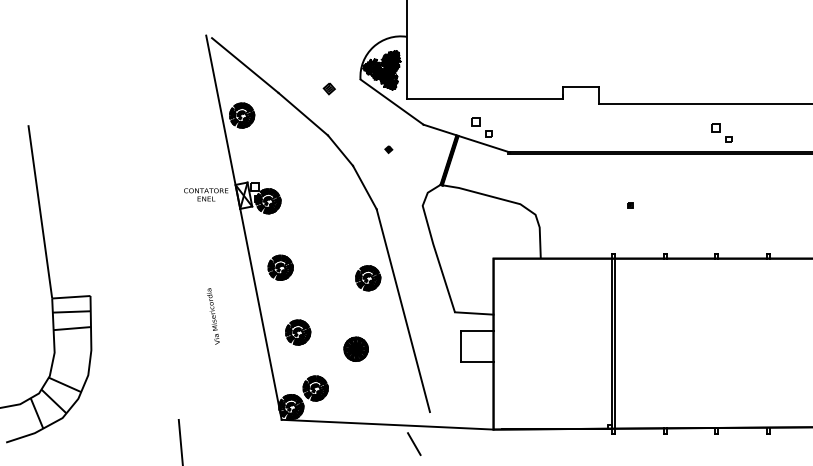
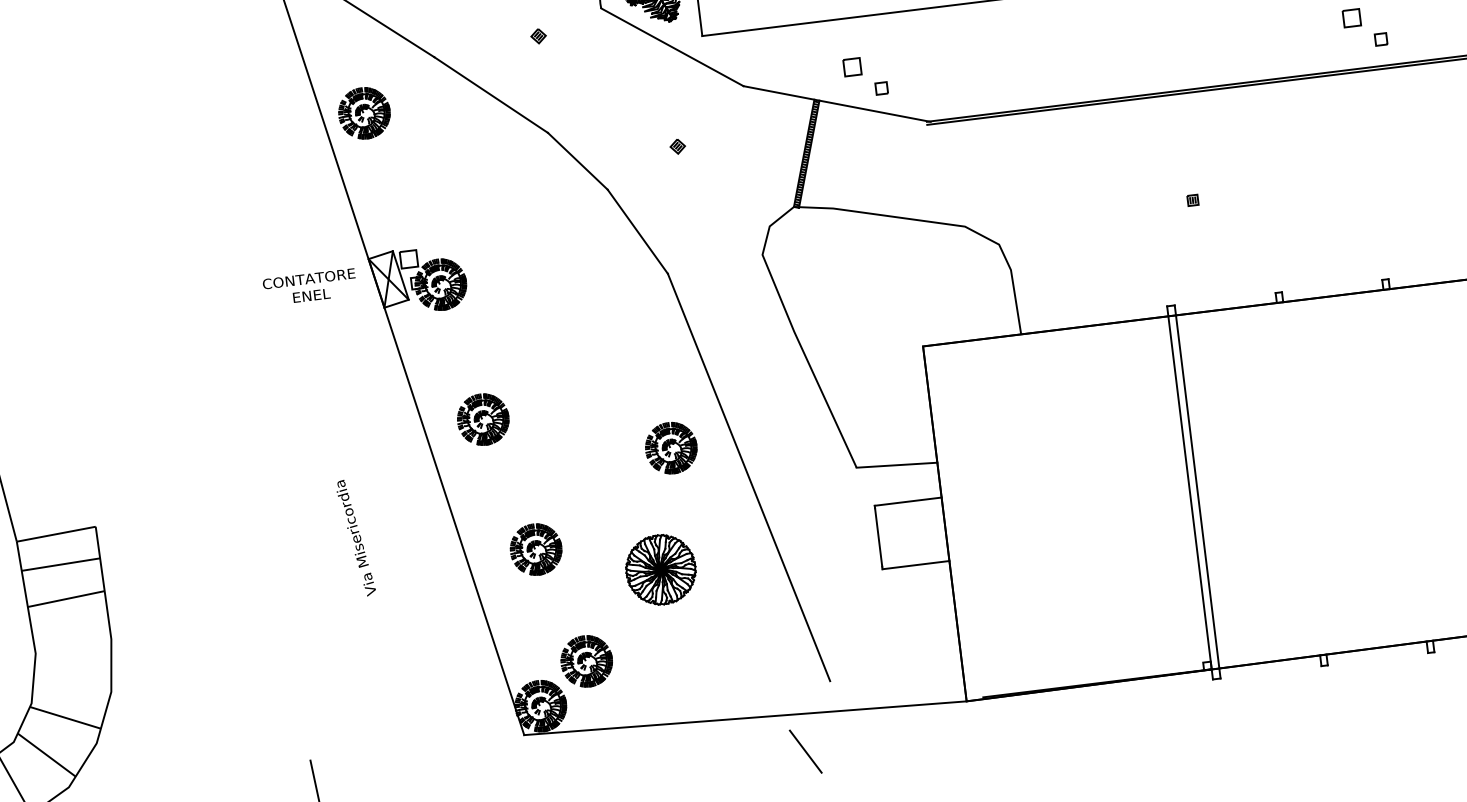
part: (328, 89) -> (537, 37), size x0.62
part: (368, 278) -> (672, 448), moved
part: (355, 348) -> (659, 568), size x1.43

